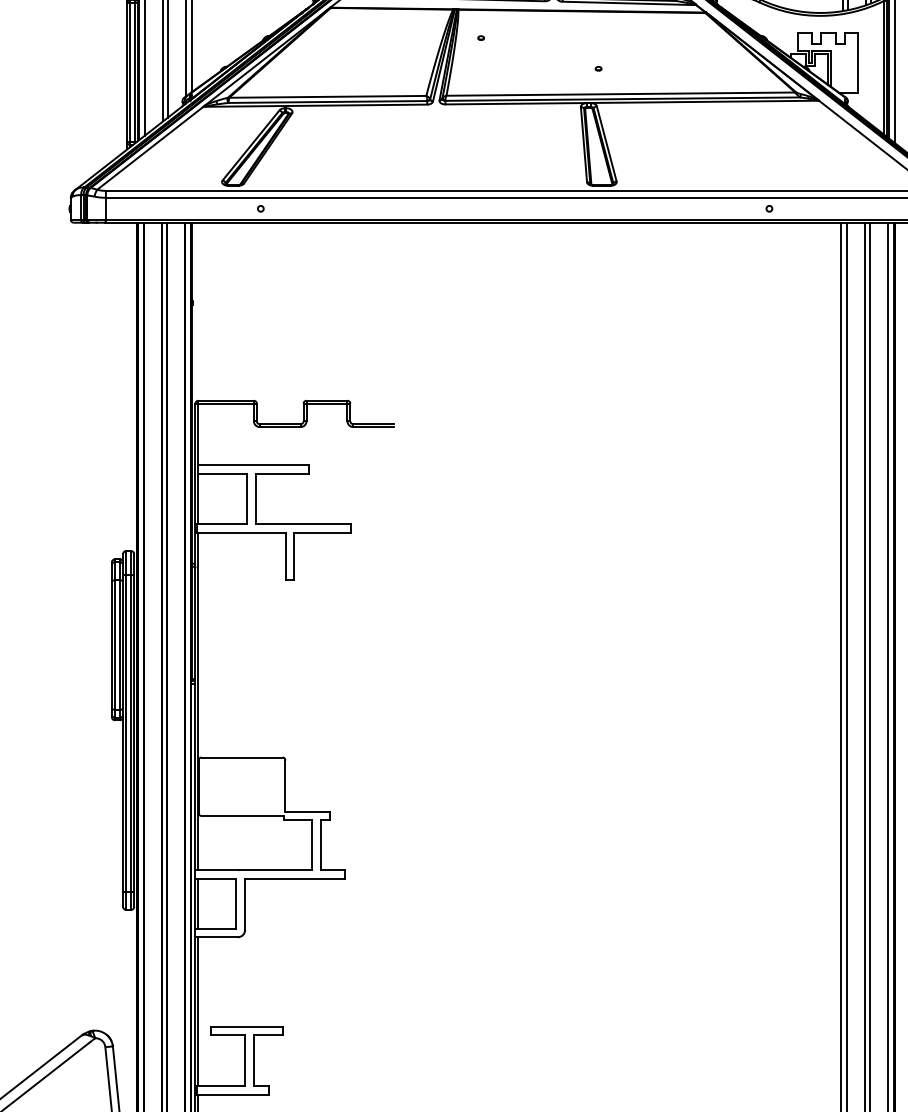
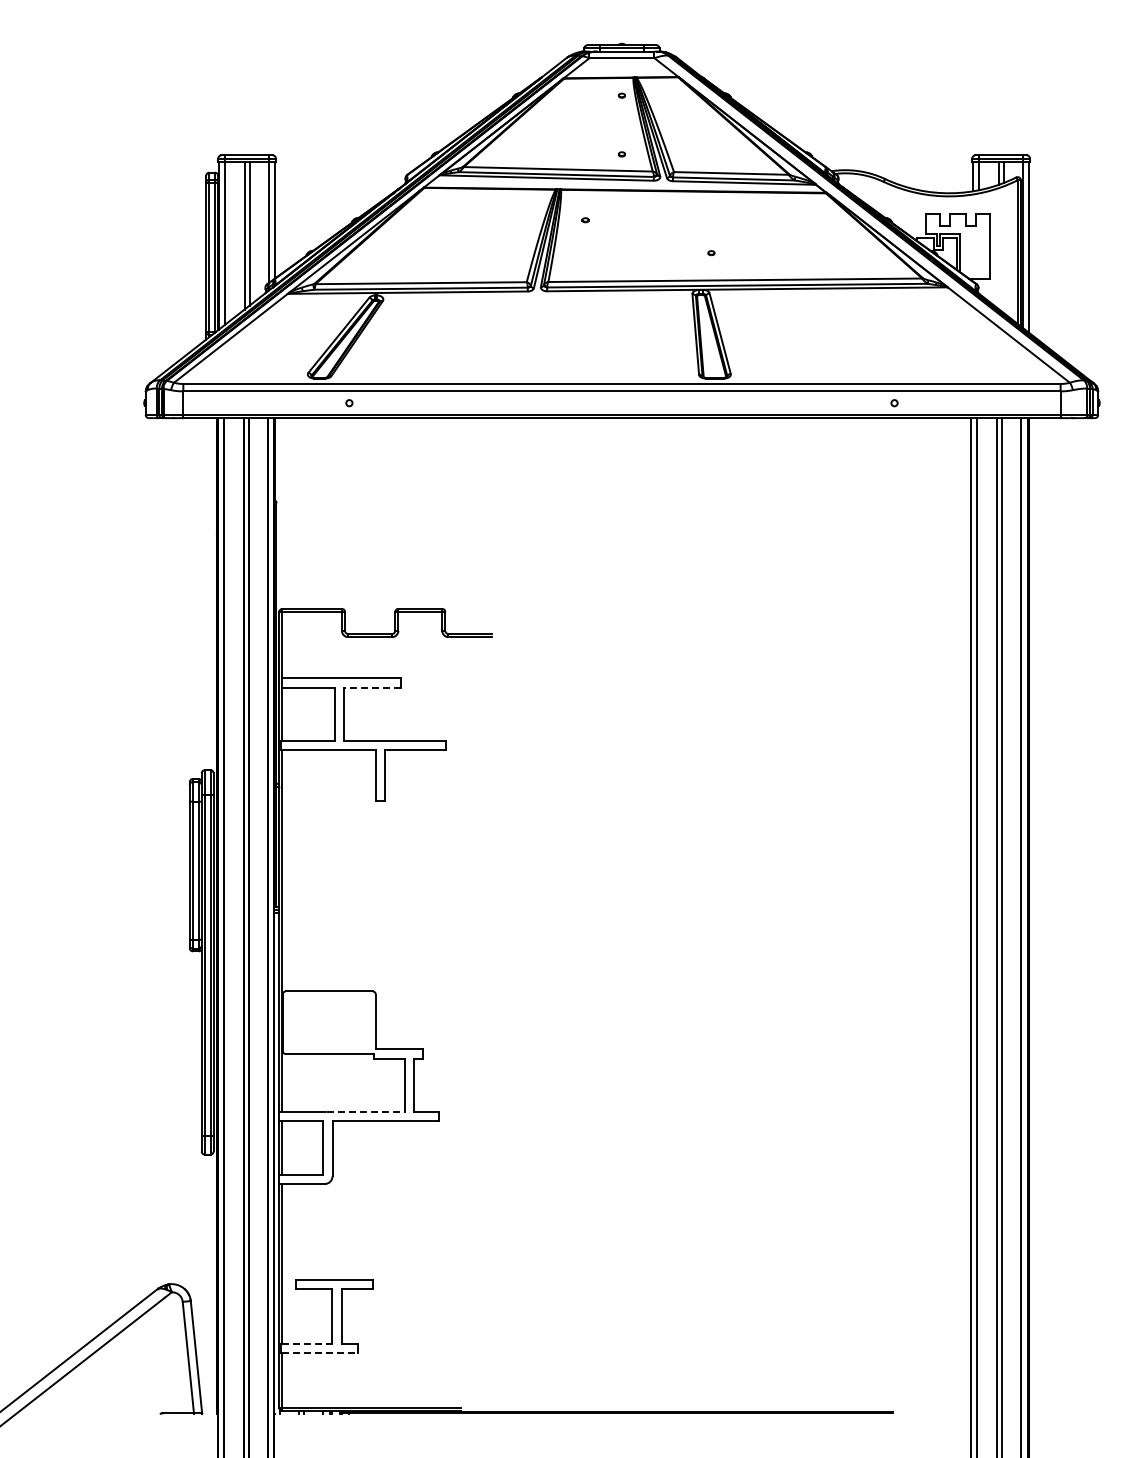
line: (281, 474) -> (371, 687), solid -> dashed
line: (275, 870) -> (365, 1112), solid -> dashed
line: (221, 1086) -> (307, 1343), solid -> dashed
line: (233, 1094) -> (320, 1352), solid -> dashed

